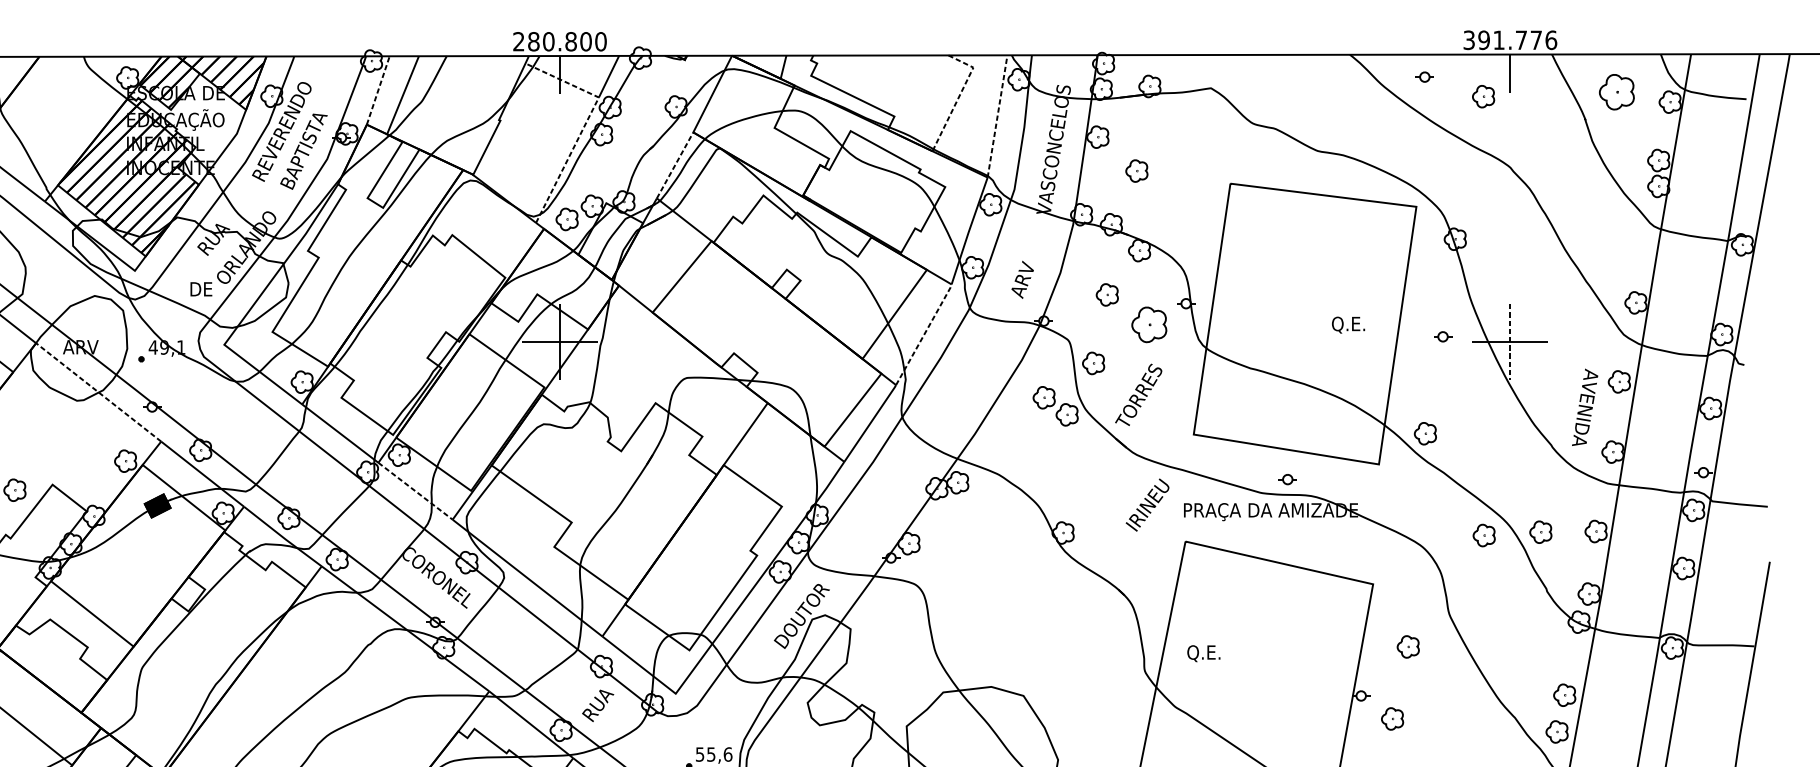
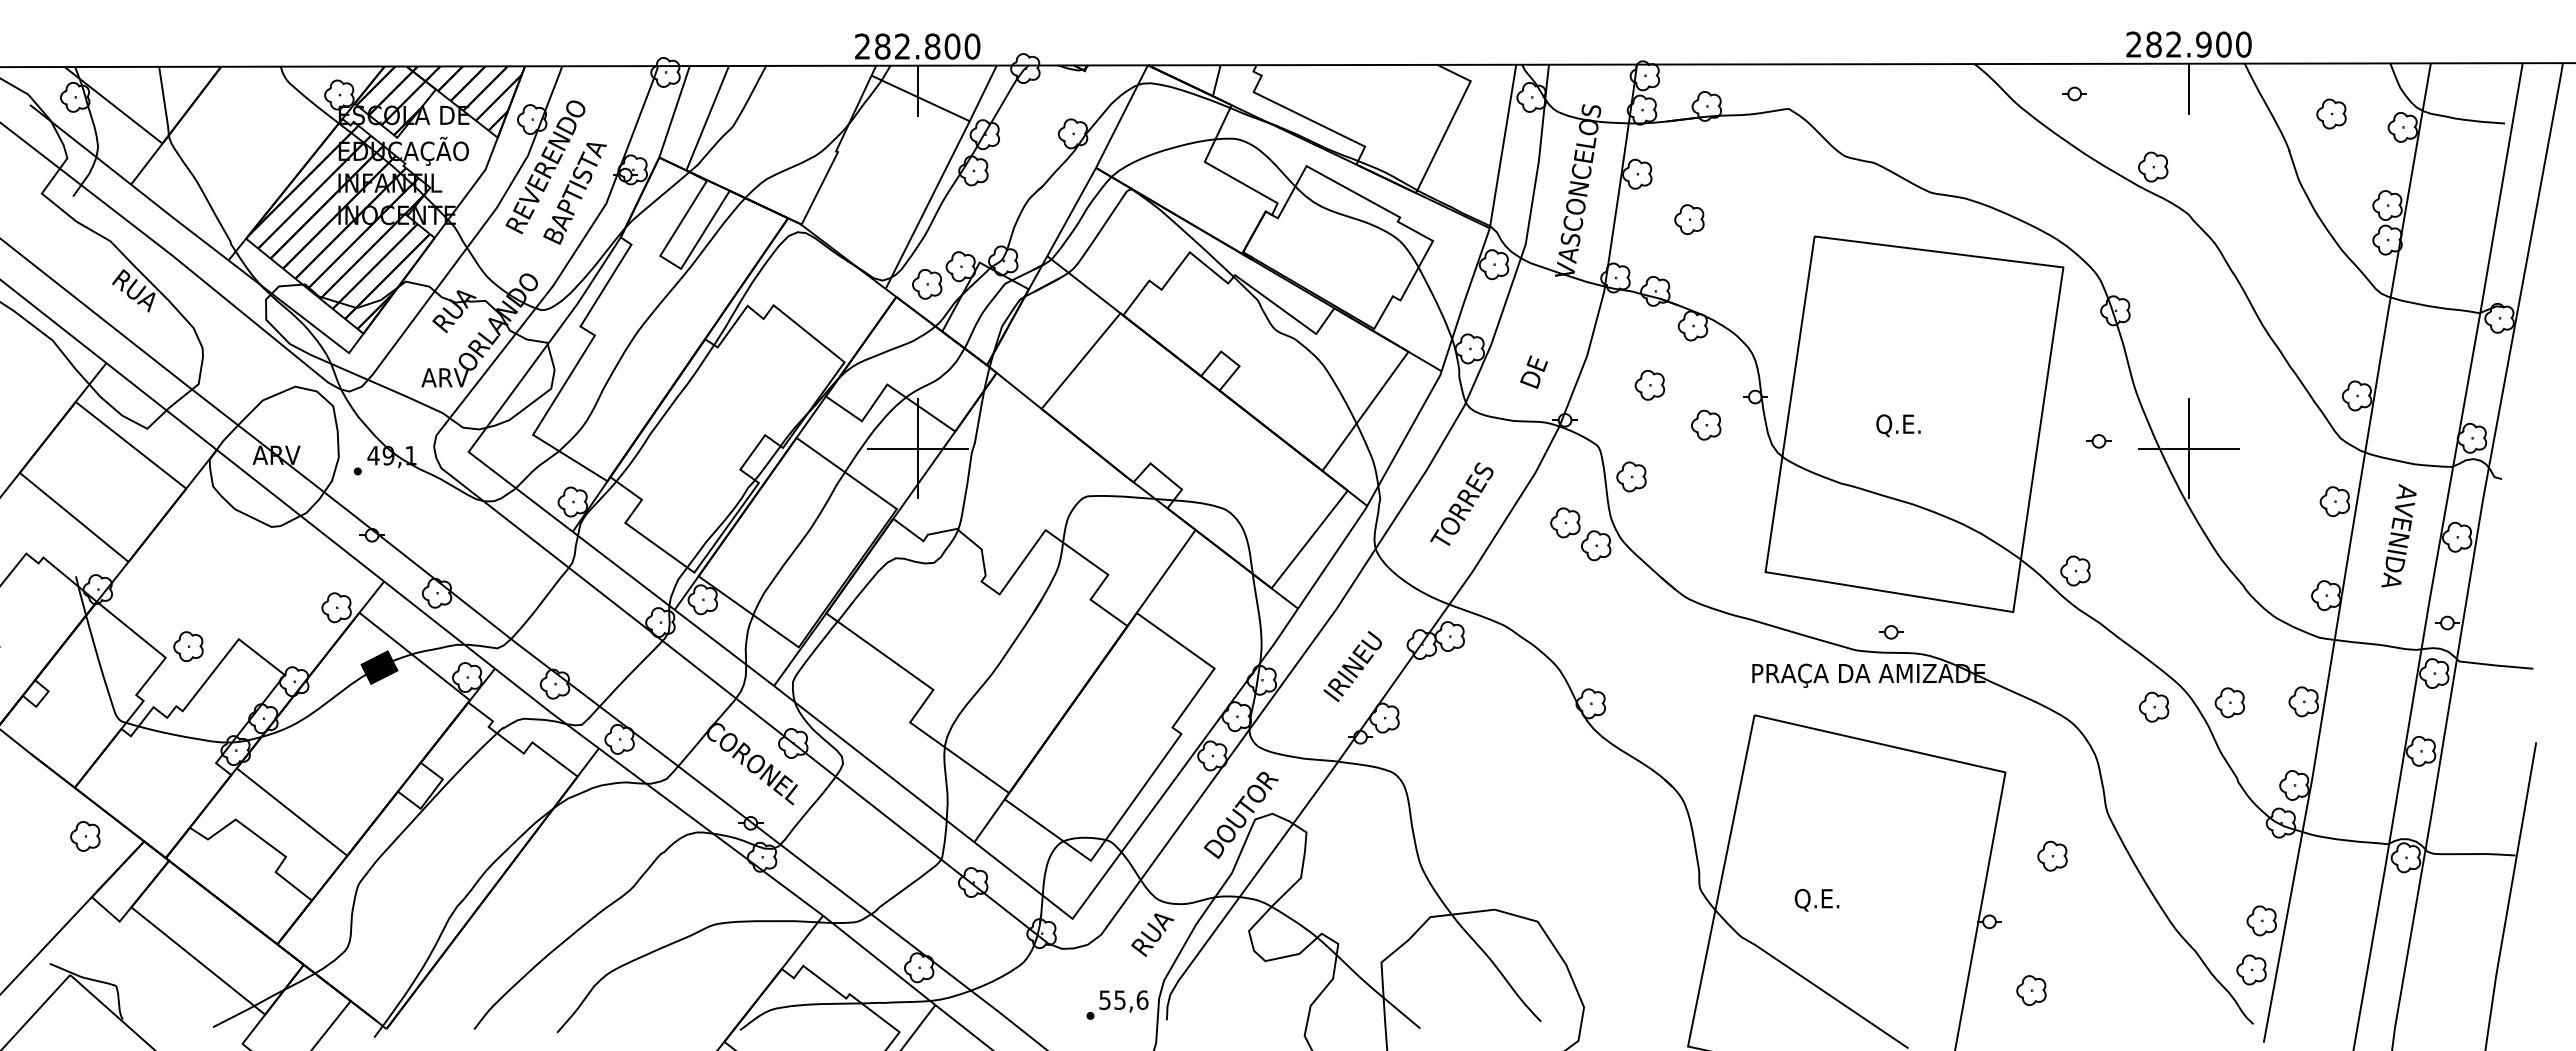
text: (1509, 40) -> (2188, 44), 391.776 -> 282.900
text: (548, 41) -> (902, 46), 280.800 -> 282.800
line: (378, 90) -> (674, 111), dashed -> solid
part: (1616, 91) -> (2331, 113), size x0.62
line: (959, 96) -> (1451, 119), dashed -> solid
part: (1483, 96) -> (2153, 166), moved
line: (997, 116) -> (1503, 146), dashed -> solid
line: (586, 123) -> (952, 156), dashed -> solid
line: (674, 165) -> (1071, 211), dashed -> solid
text: (1021, 279) -> (1535, 364), ARV -> DE
text: (206, 289) -> (444, 377), DE -> ARV
part: (1149, 324) -> (1706, 424), size x0.62
text: (1348, 324) -> (1898, 425), moved
line: (924, 334) -> (1405, 438), dashed -> solid
line: (1509, 342) -> (2188, 448), dashed -> solid
line: (98, 392) -> (300, 515), dashed -> solid
text: (1138, 394) -> (1461, 503), moved
text: (1584, 407) -> (2398, 535), moved
line: (415, 490) -> (724, 647), dashed -> solid
text: (1147, 505) -> (1352, 666), moved
text: (1203, 653) -> (1816, 899), moved
text: (597, 705) -> (1152, 934), moved
part: (1392, 718) -> (2031, 990), moved

